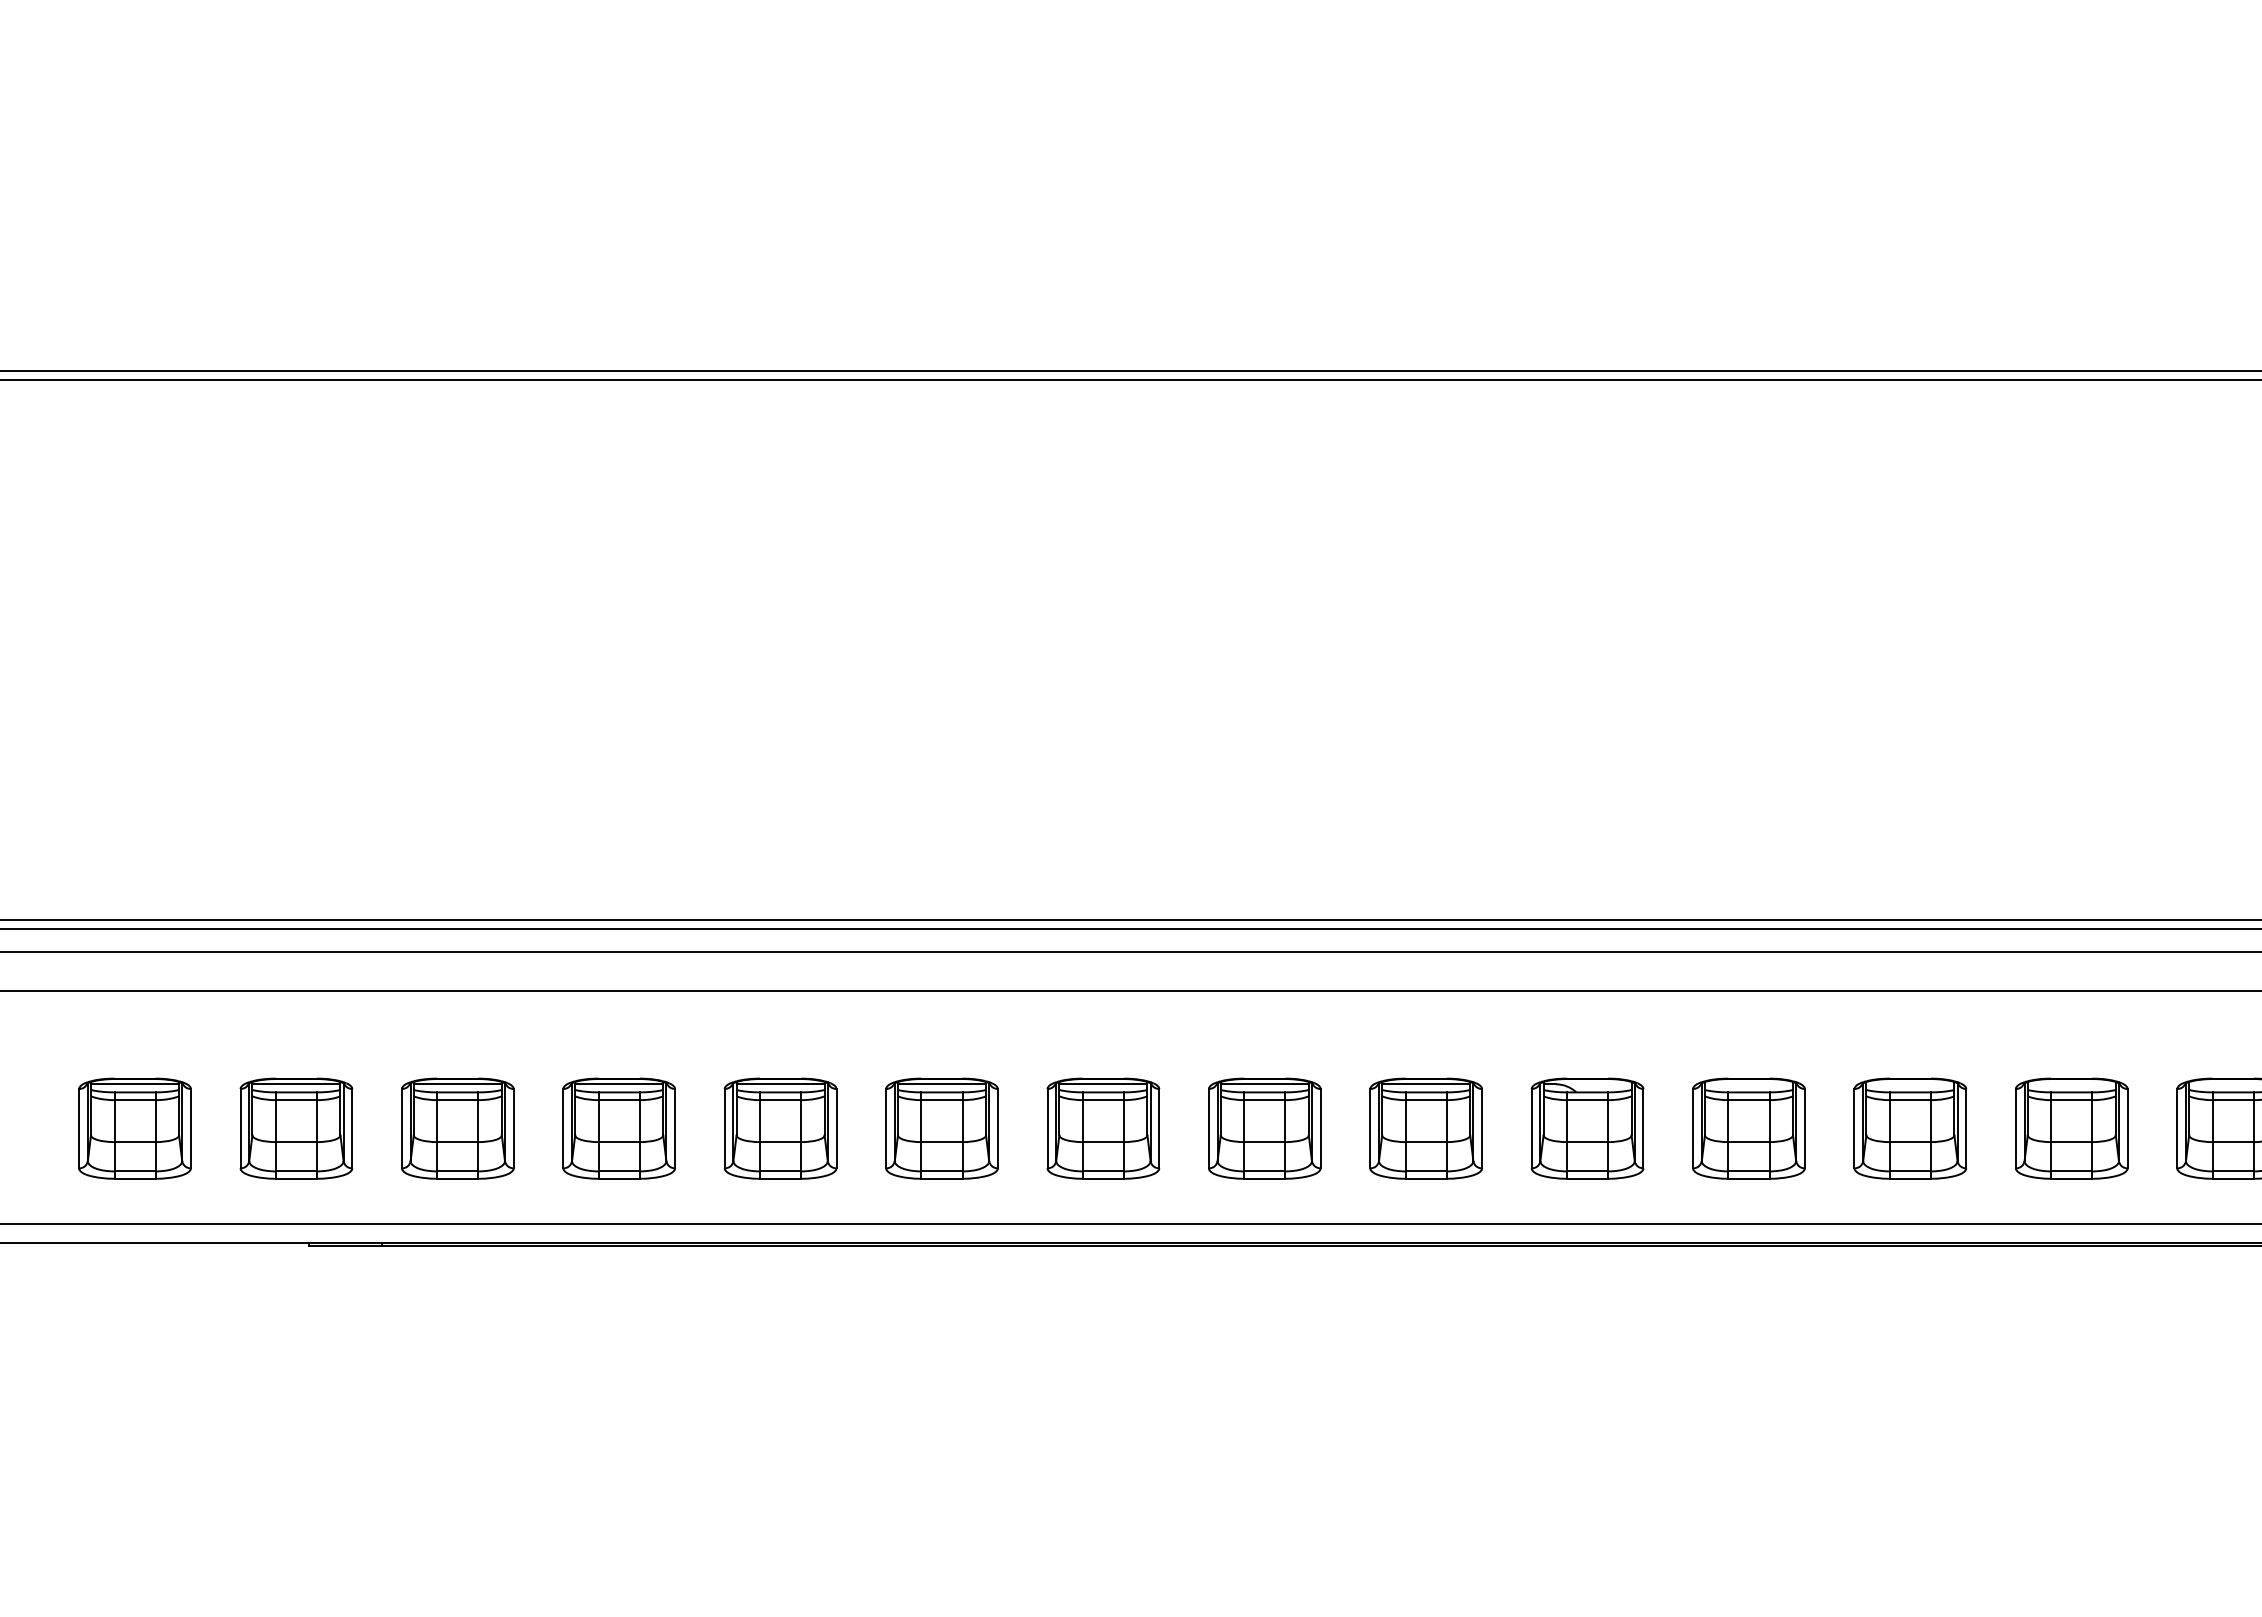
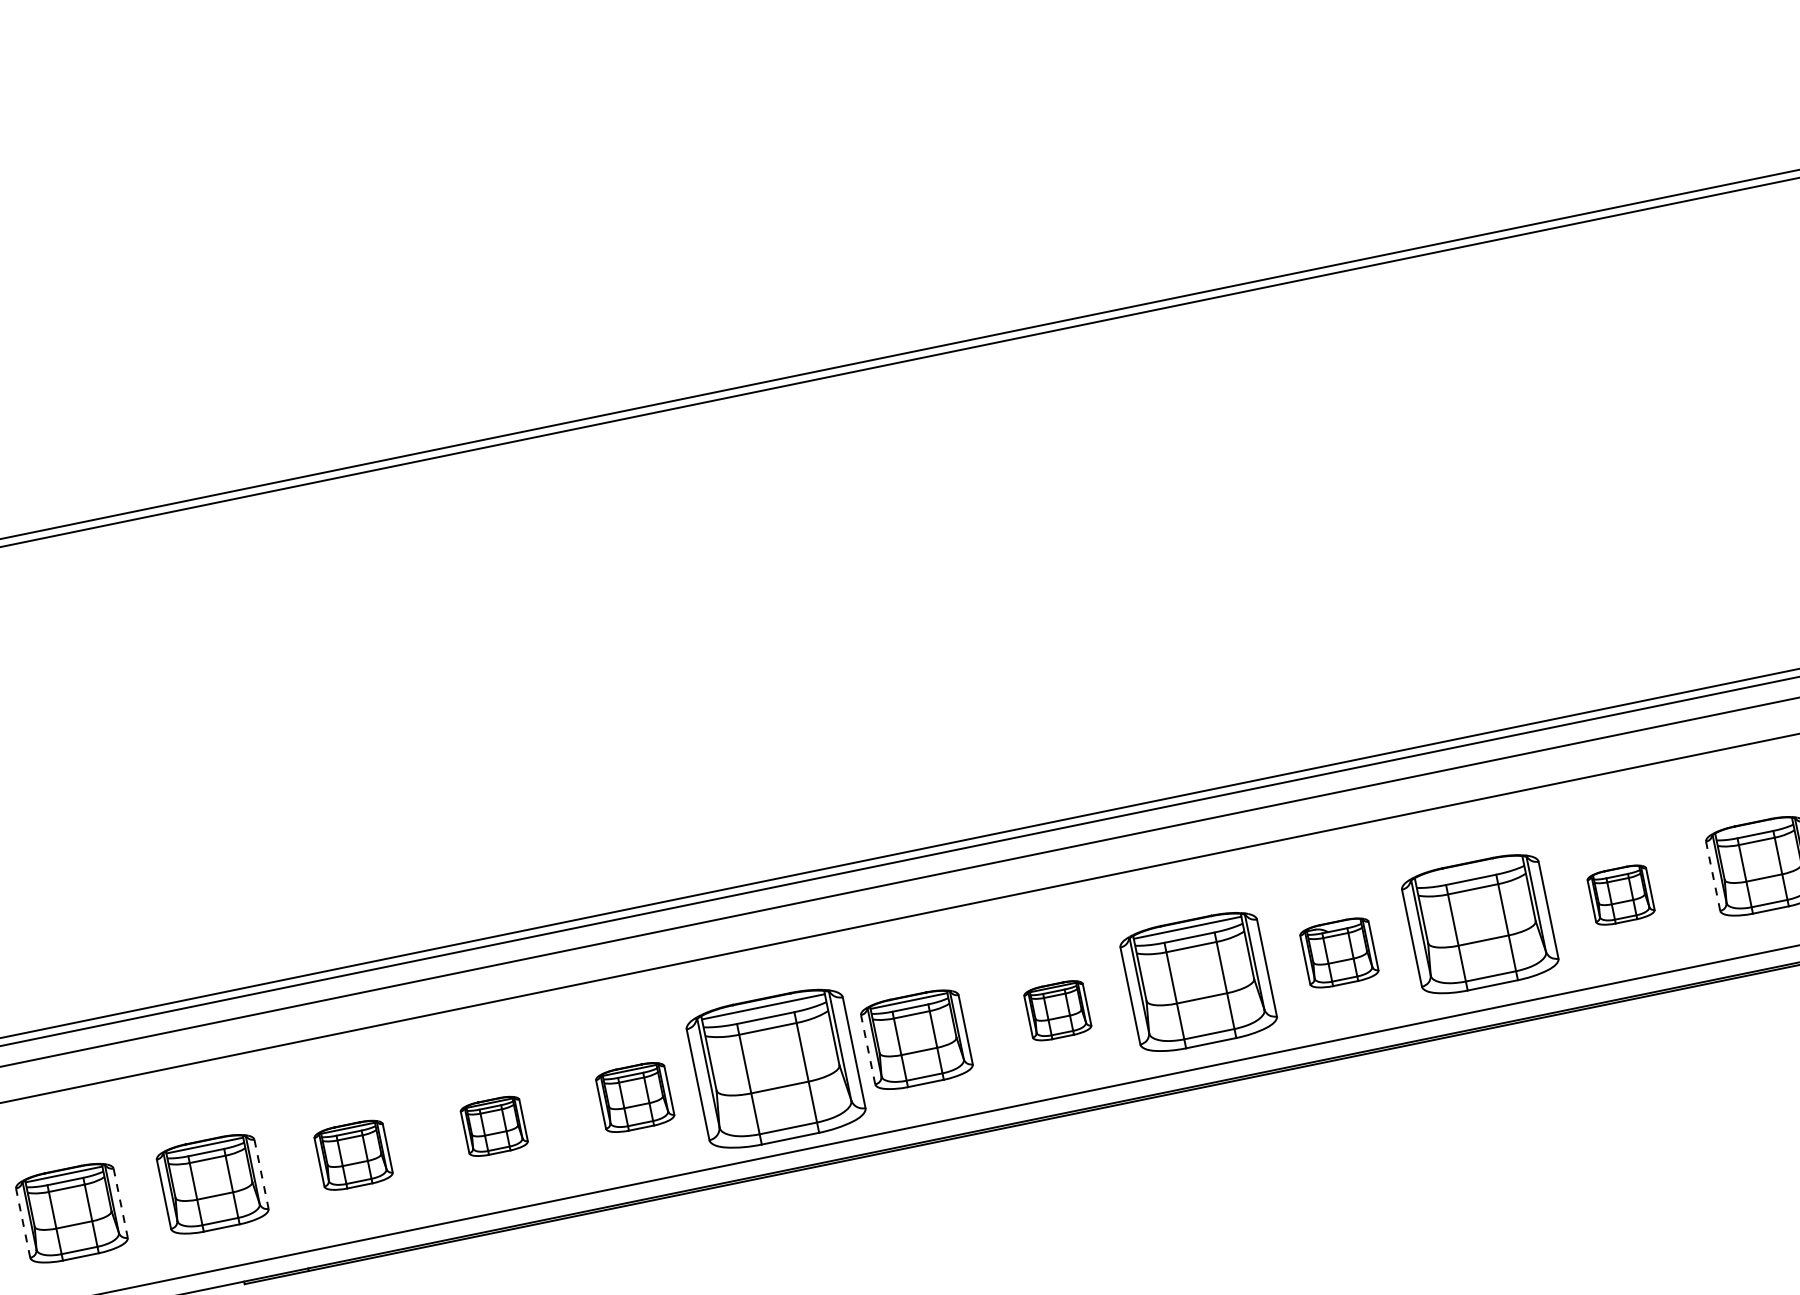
line: (79, 1128) -> (23, 1222), solid -> dashed
line: (190, 1128) -> (120, 1203), solid -> dashed
line: (352, 1128) -> (261, 1174), solid -> dashed
part: (457, 1128) -> (353, 1155), size x0.7
part: (618, 1128) -> (493, 1126), size x0.6
part: (780, 1128) -> (635, 1097), size x0.7
part: (941, 1128) -> (775, 1068), size x1.6
line: (1047, 1128) -> (868, 1049), solid -> dashed
part: (1264, 1128) -> (1057, 1010), size x0.6
part: (1425, 1128) -> (1197, 981), size x1.4
part: (1587, 1128) -> (1339, 952), size x0.7
part: (1748, 1128) -> (1479, 924), size x1.4
part: (1910, 1128) -> (1621, 895), size x0.6
line: (2015, 1128) -> (1712, 876), solid -> dashed

